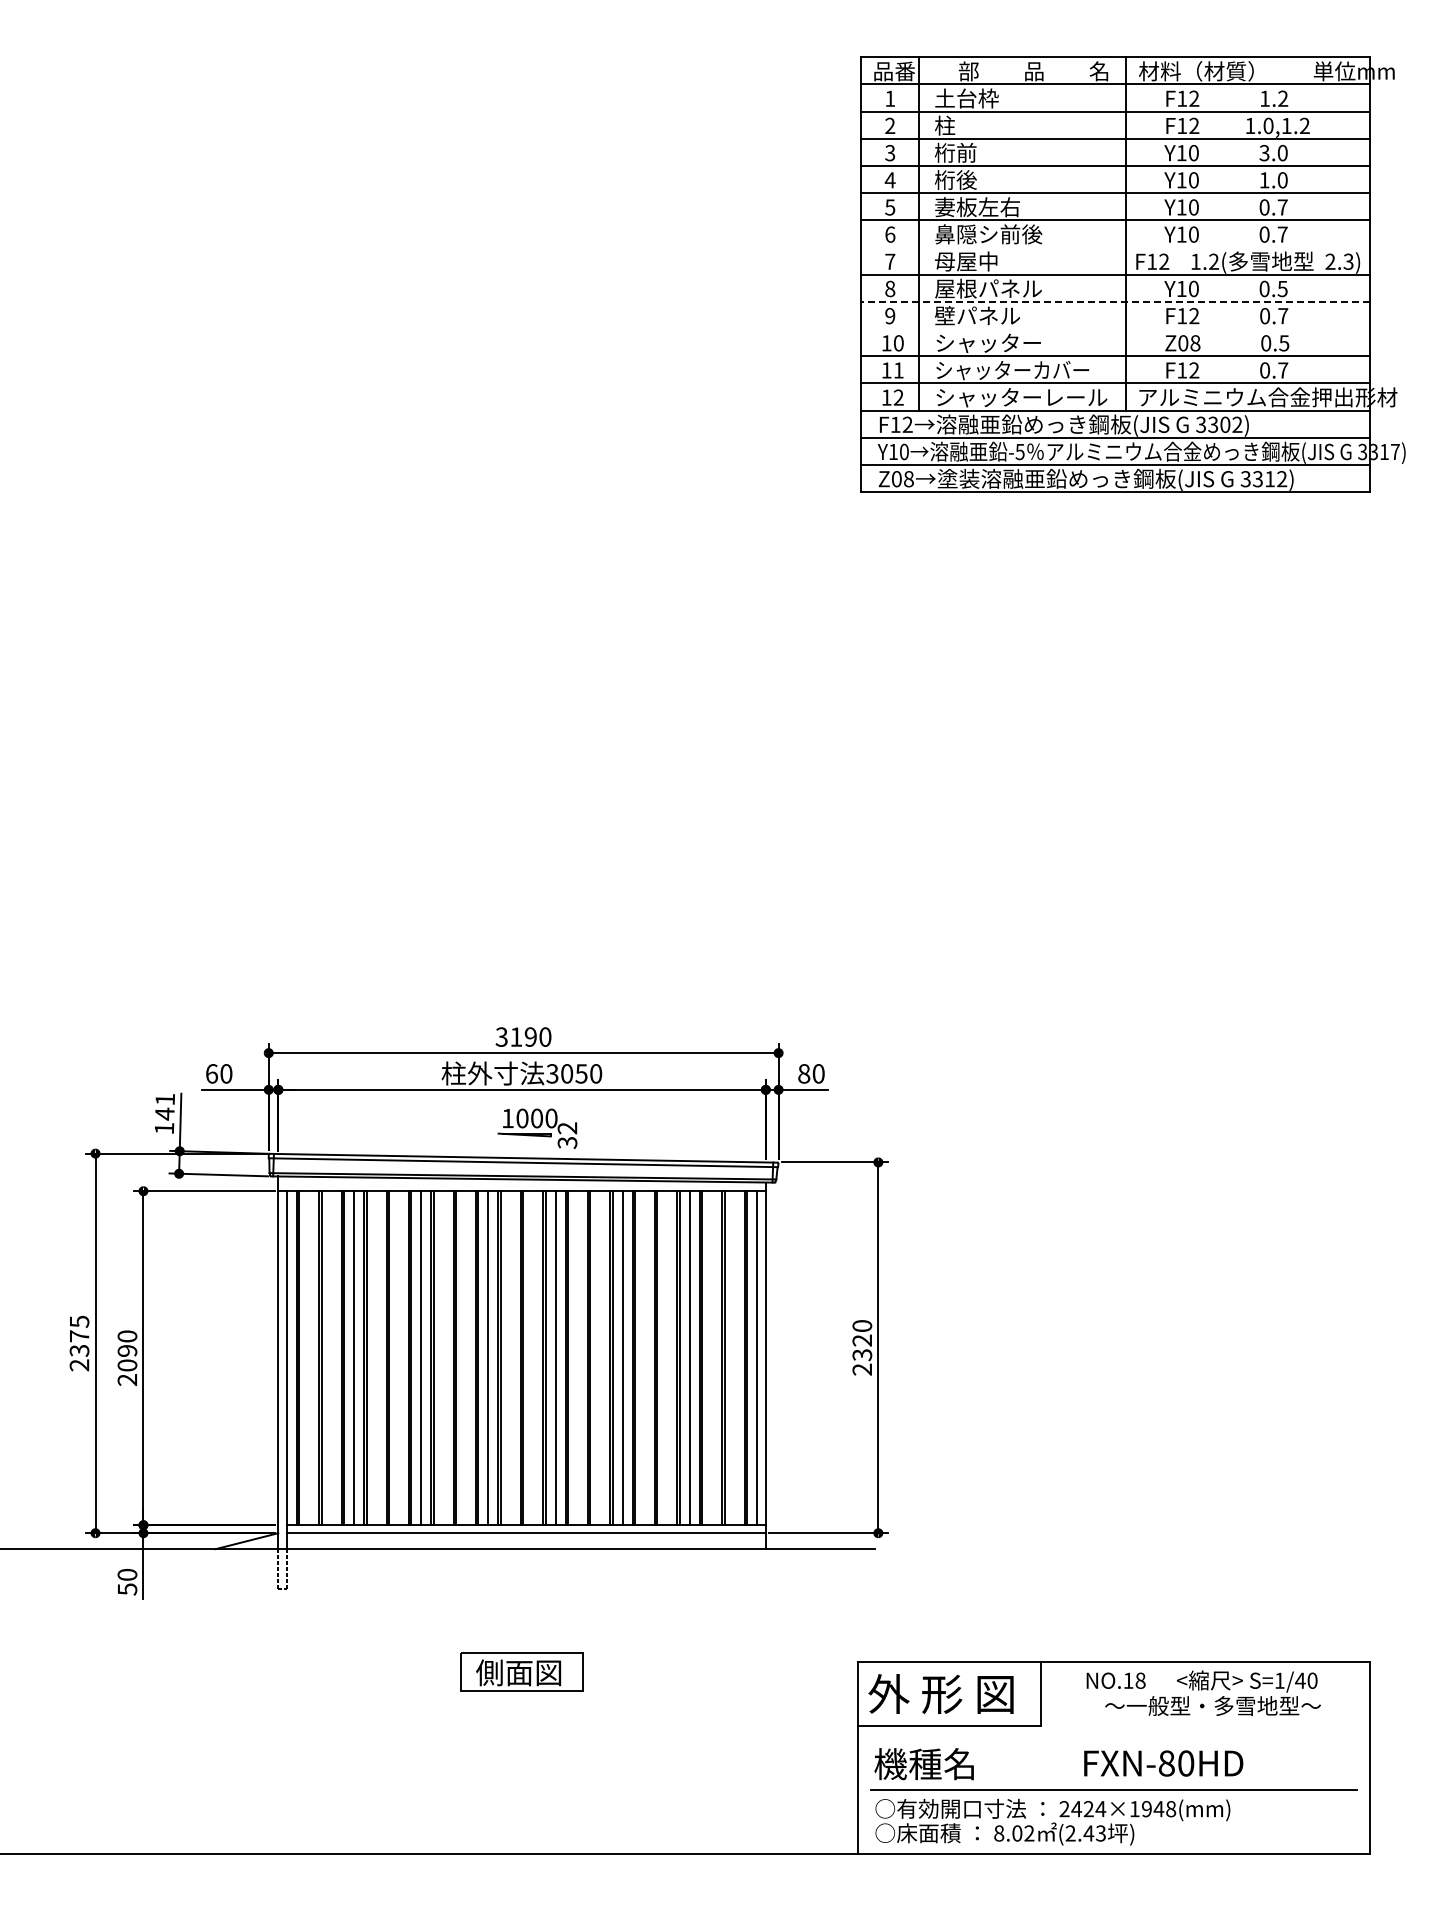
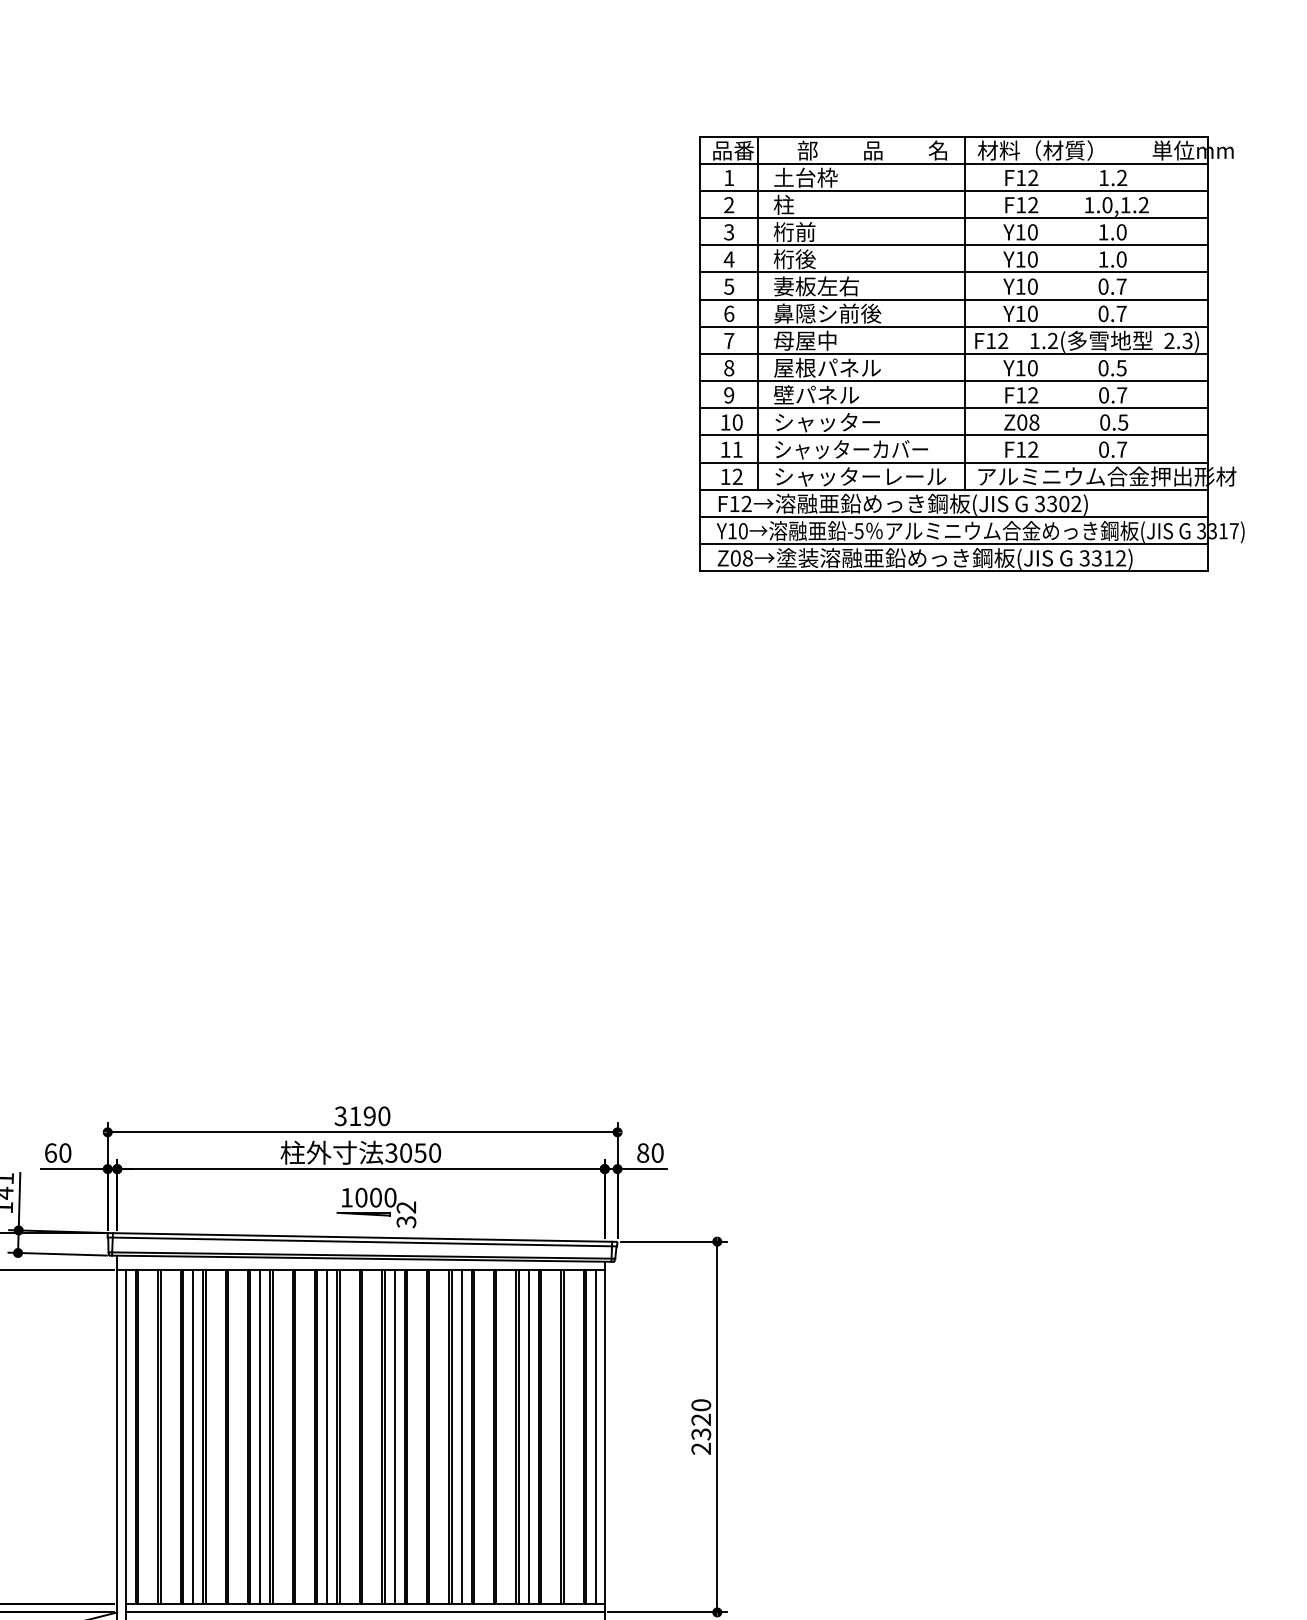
text: (1264, 152) -> (1103, 231), 3.0 -> 1.0
line: (1115, 247) -> (954, 326), added
line: (1114, 301) -> (953, 380), dashed -> solid
line: (1115, 329) -> (954, 408), added

